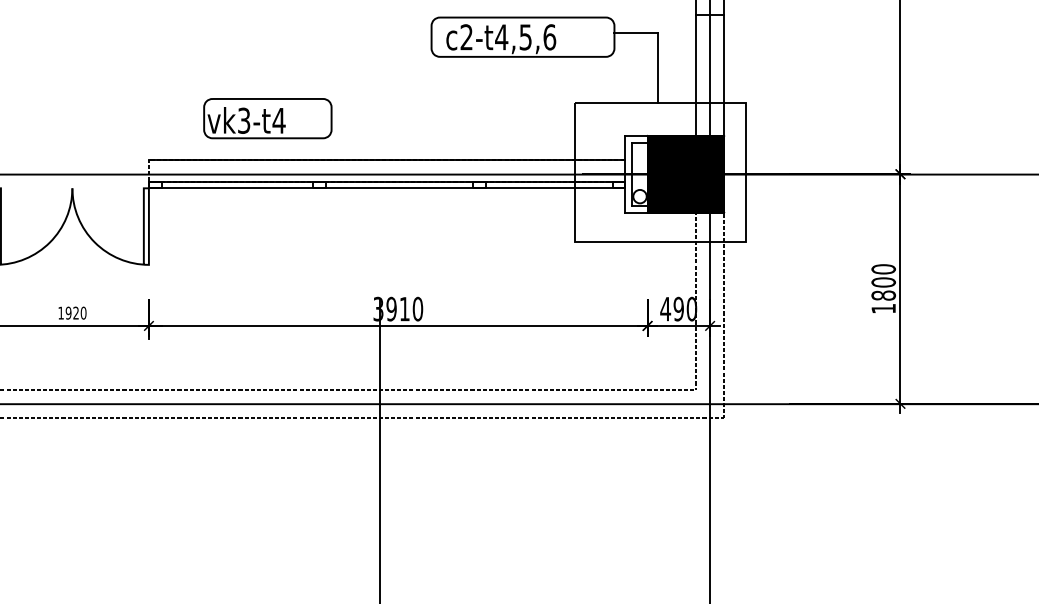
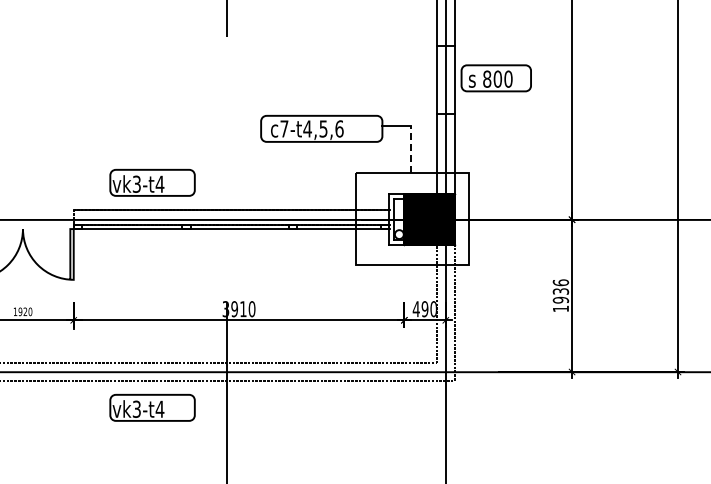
text: (466, 36) -> (284, 128), c2-t4,5,6 -> c7-t4,5,6
line: (658, 66) -> (411, 148), solid -> dashed
text: (883, 282) -> (560, 291), 1800 -> 1936
part: (267, 457) -> (152, 407), added

